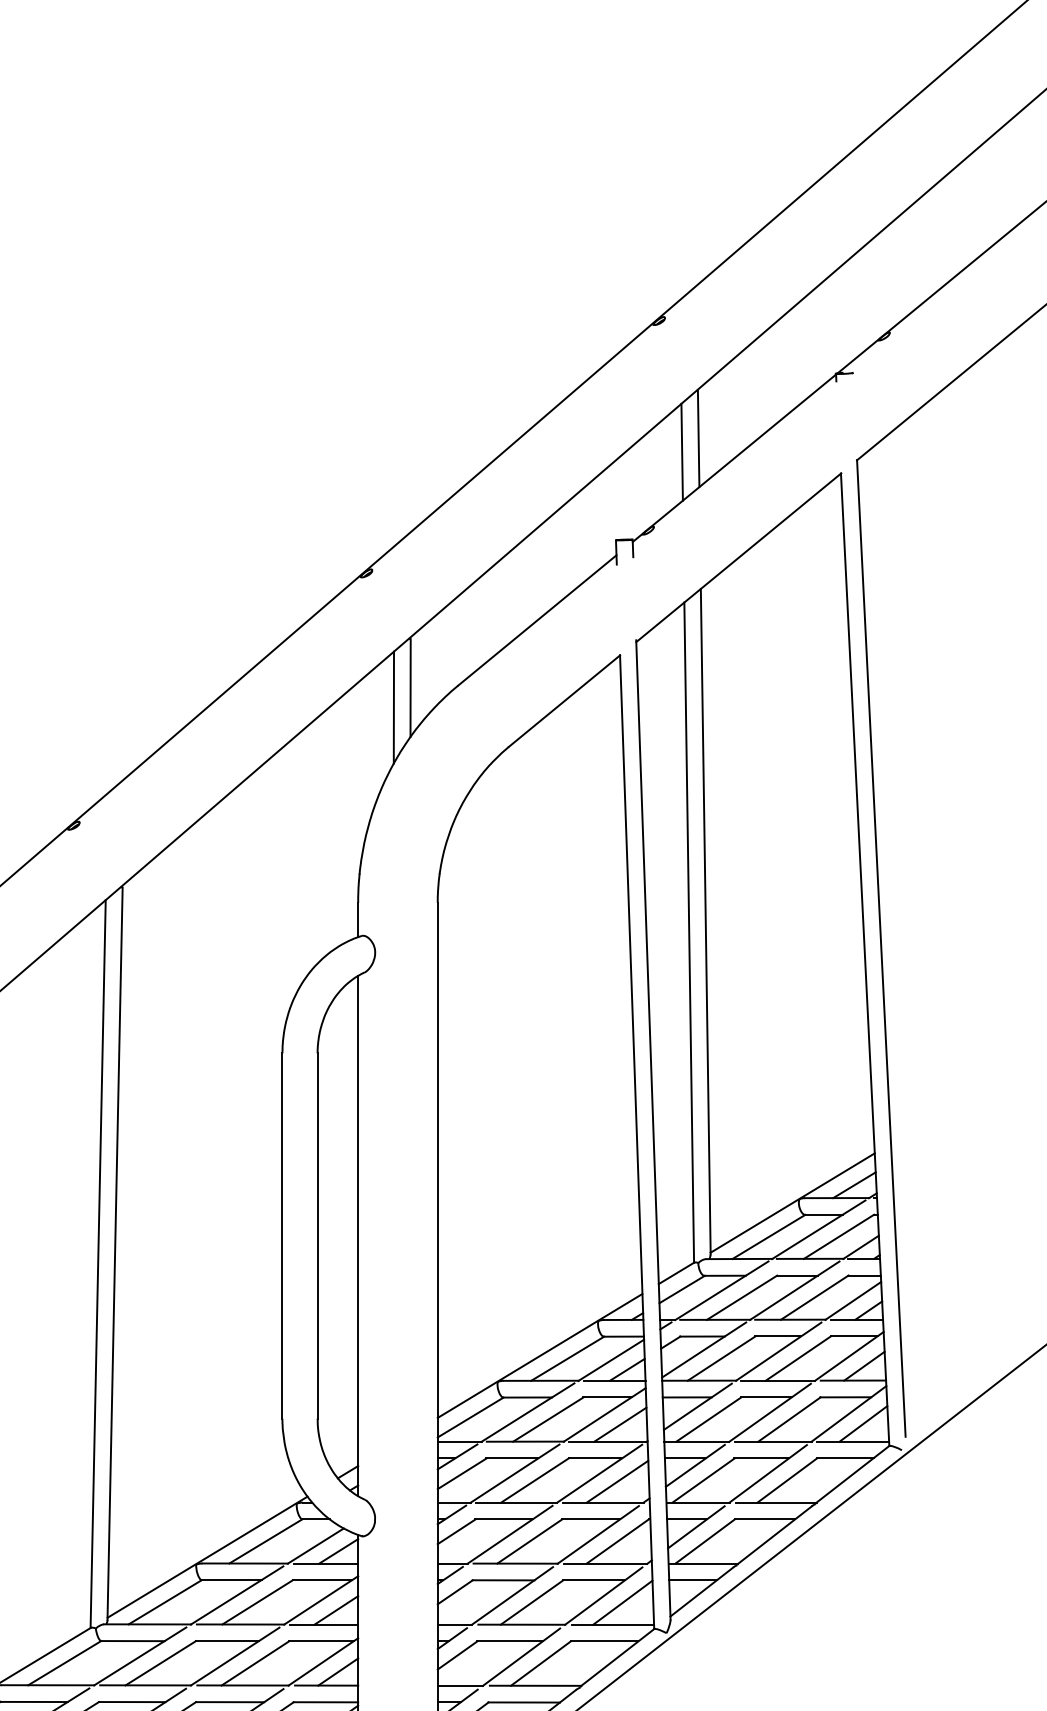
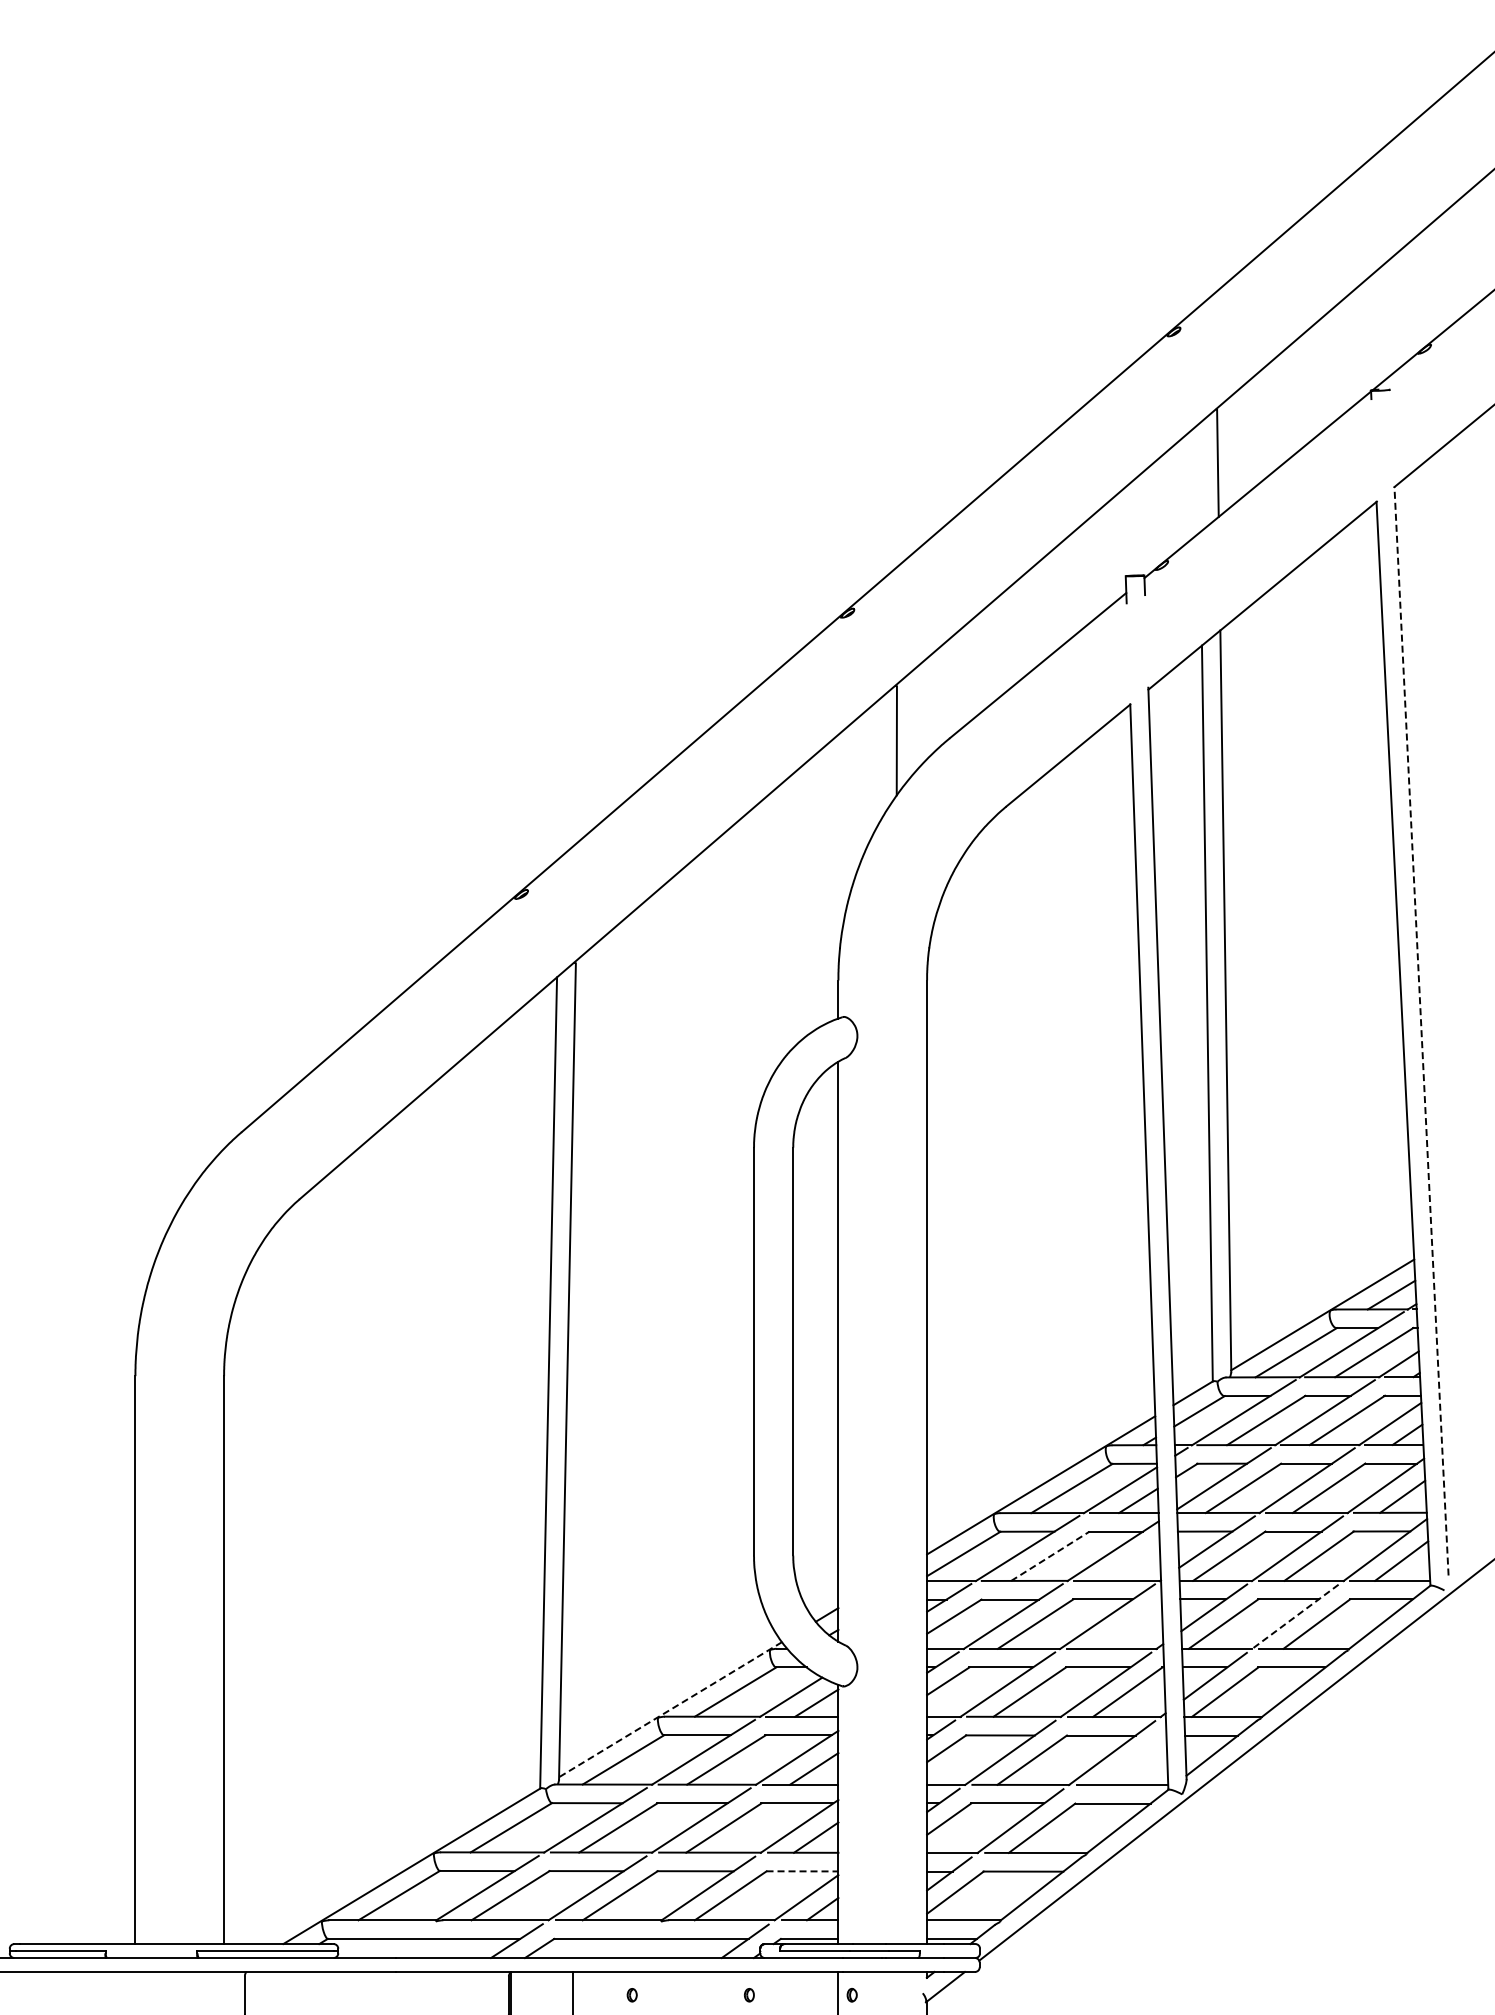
line: (682, 452) -> (1199, 478), removed
line: (394, 707) -> (878, 762), removed
line: (881, 947) -> (1421, 1030), solid -> dashed
line: (548, 1419) -> (1050, 1556), solid -> dashed
line: (620, 1424) -> (1130, 1561), removed
line: (768, 1473) -> (1295, 1616), solid -> dashed
line: (617, 1481) -> (1127, 1625), removed
line: (207, 1557) -> (670, 1709), solid -> dashed
line: (622, 1601) -> (1133, 1759), removed
line: (325, 1702) -> (802, 1871), solid -> dashed

